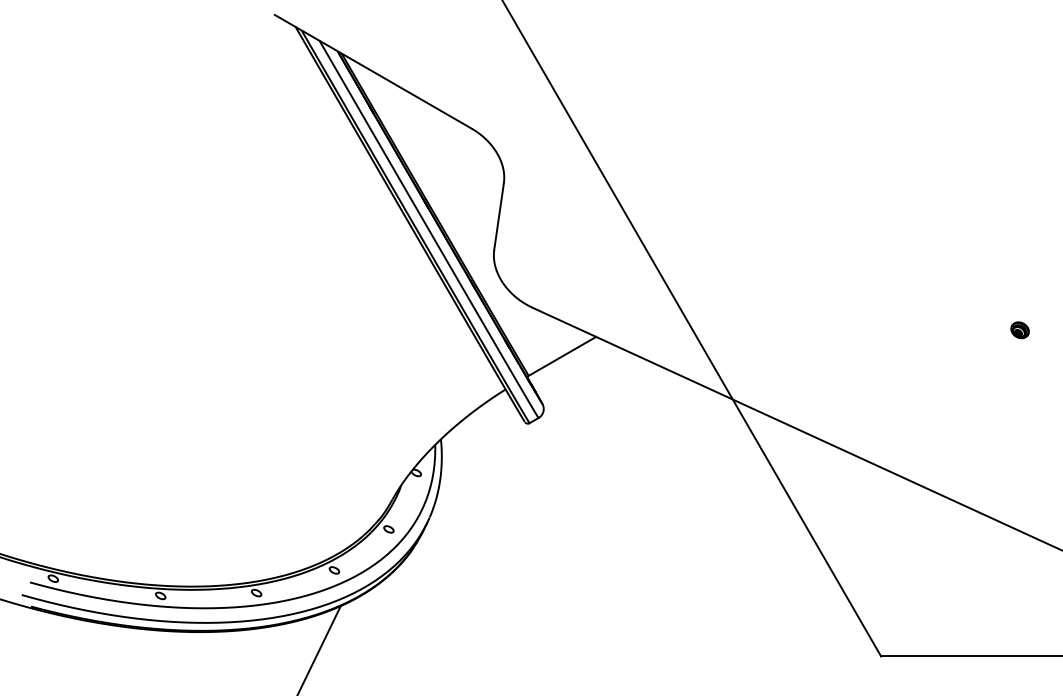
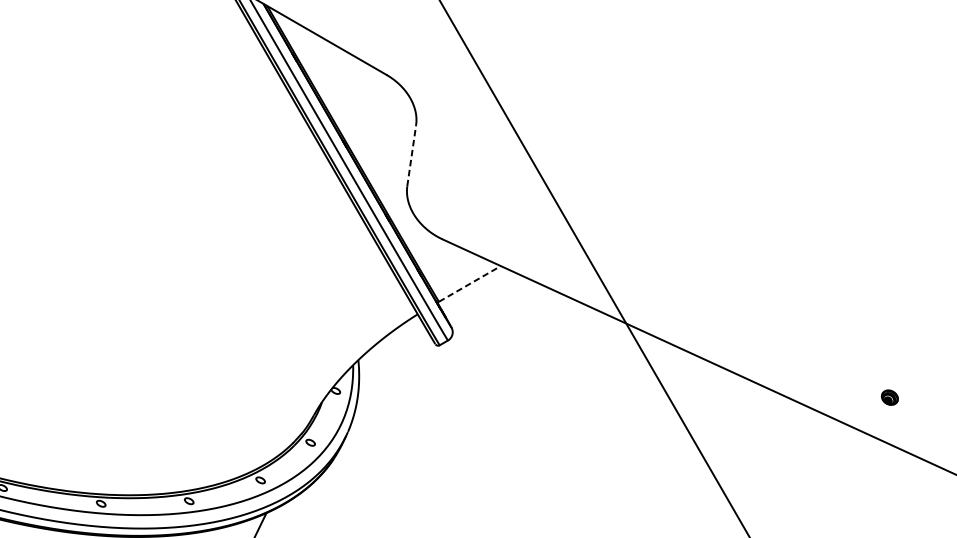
line: (499, 216) -> (412, 155), solid -> dashed
part: (1019, 330) -> (889, 397), moved
line: (562, 356) -> (469, 284), solid -> dashed

